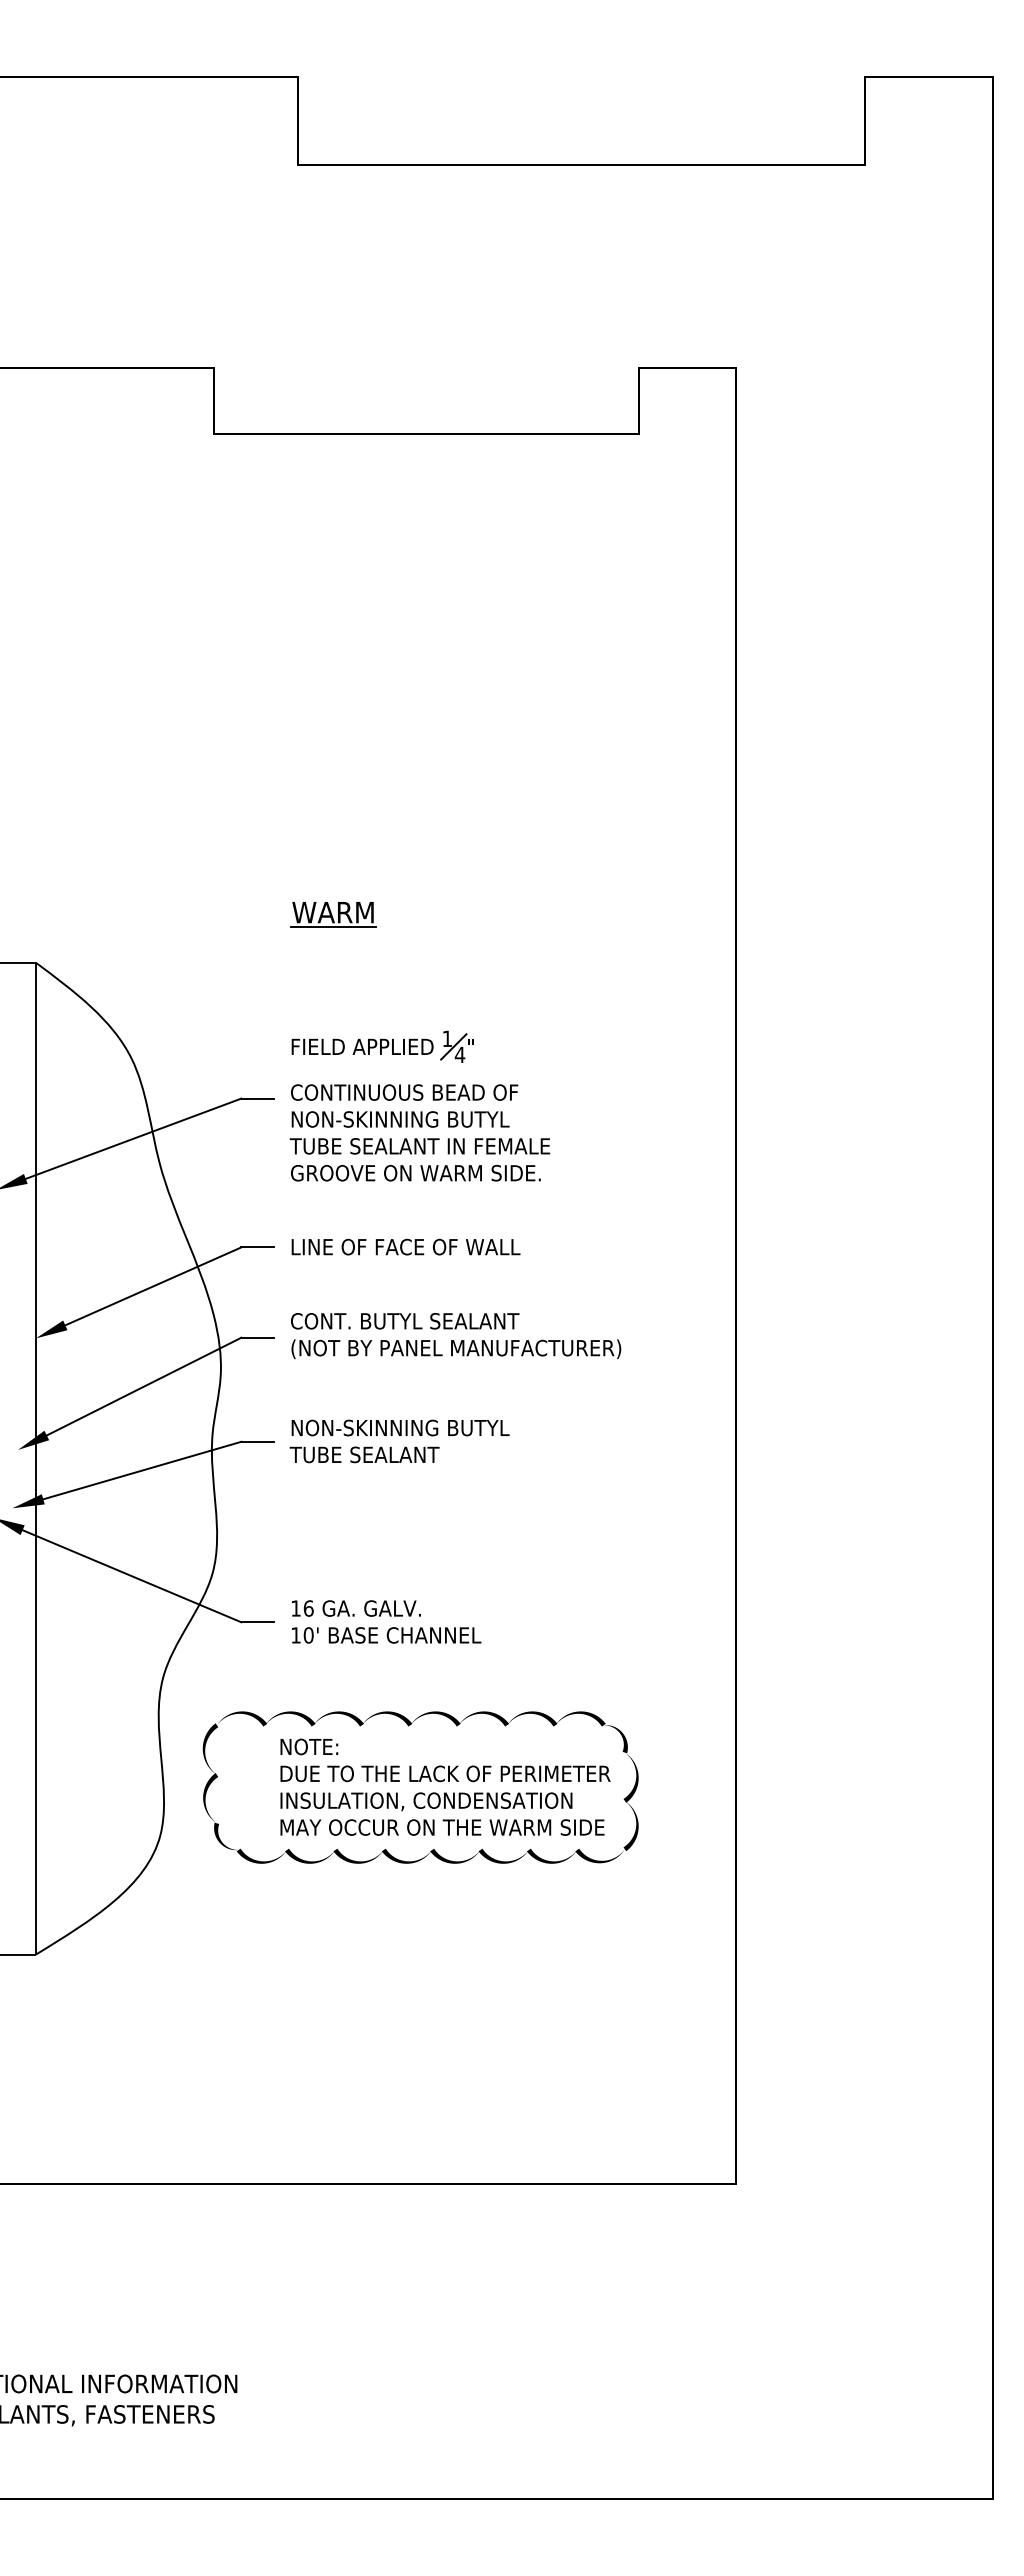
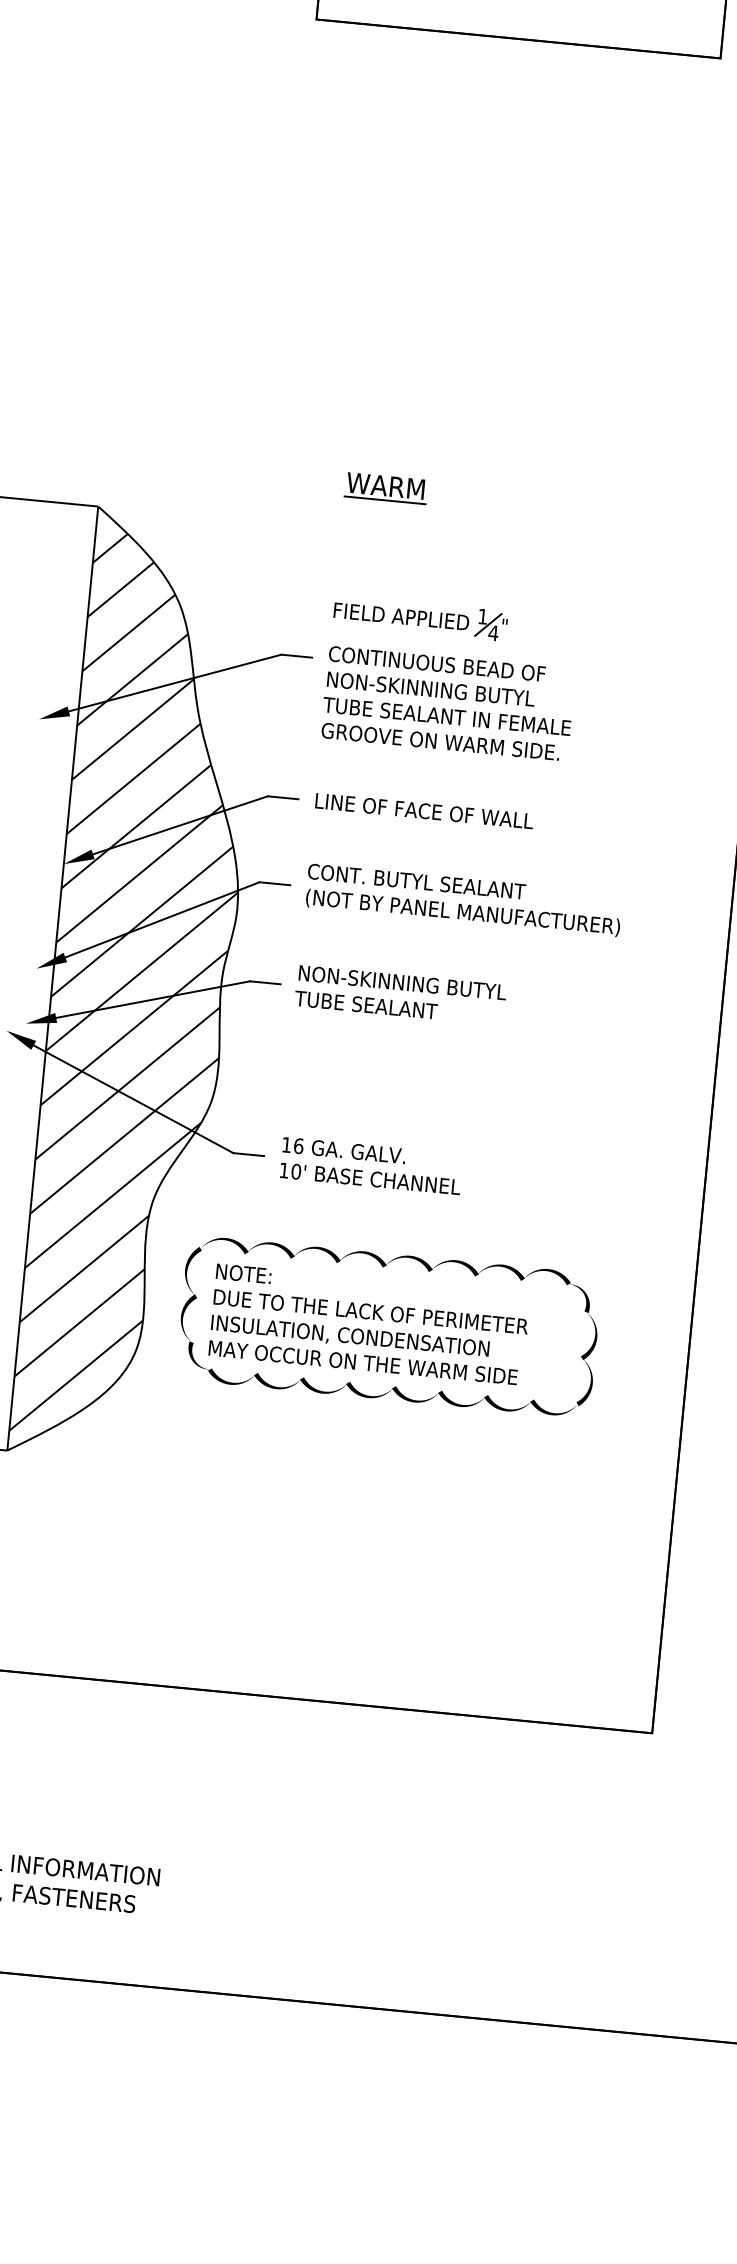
hatch: (127, 1448) -> (140, 977), added
text: (445, 1786) -> (369, 1323), moved

